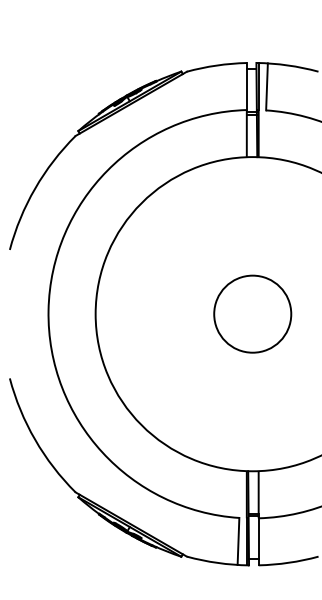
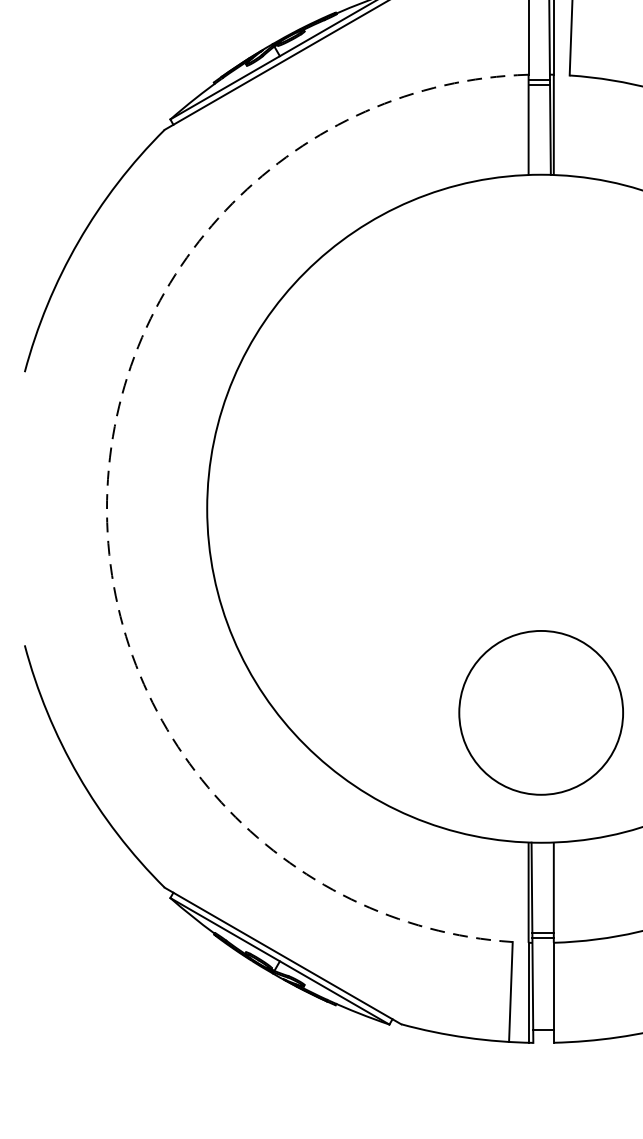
arc: (48, 310) -> (106, 500), solid -> dashed
circle: (252, 313) -> (540, 711), moved

